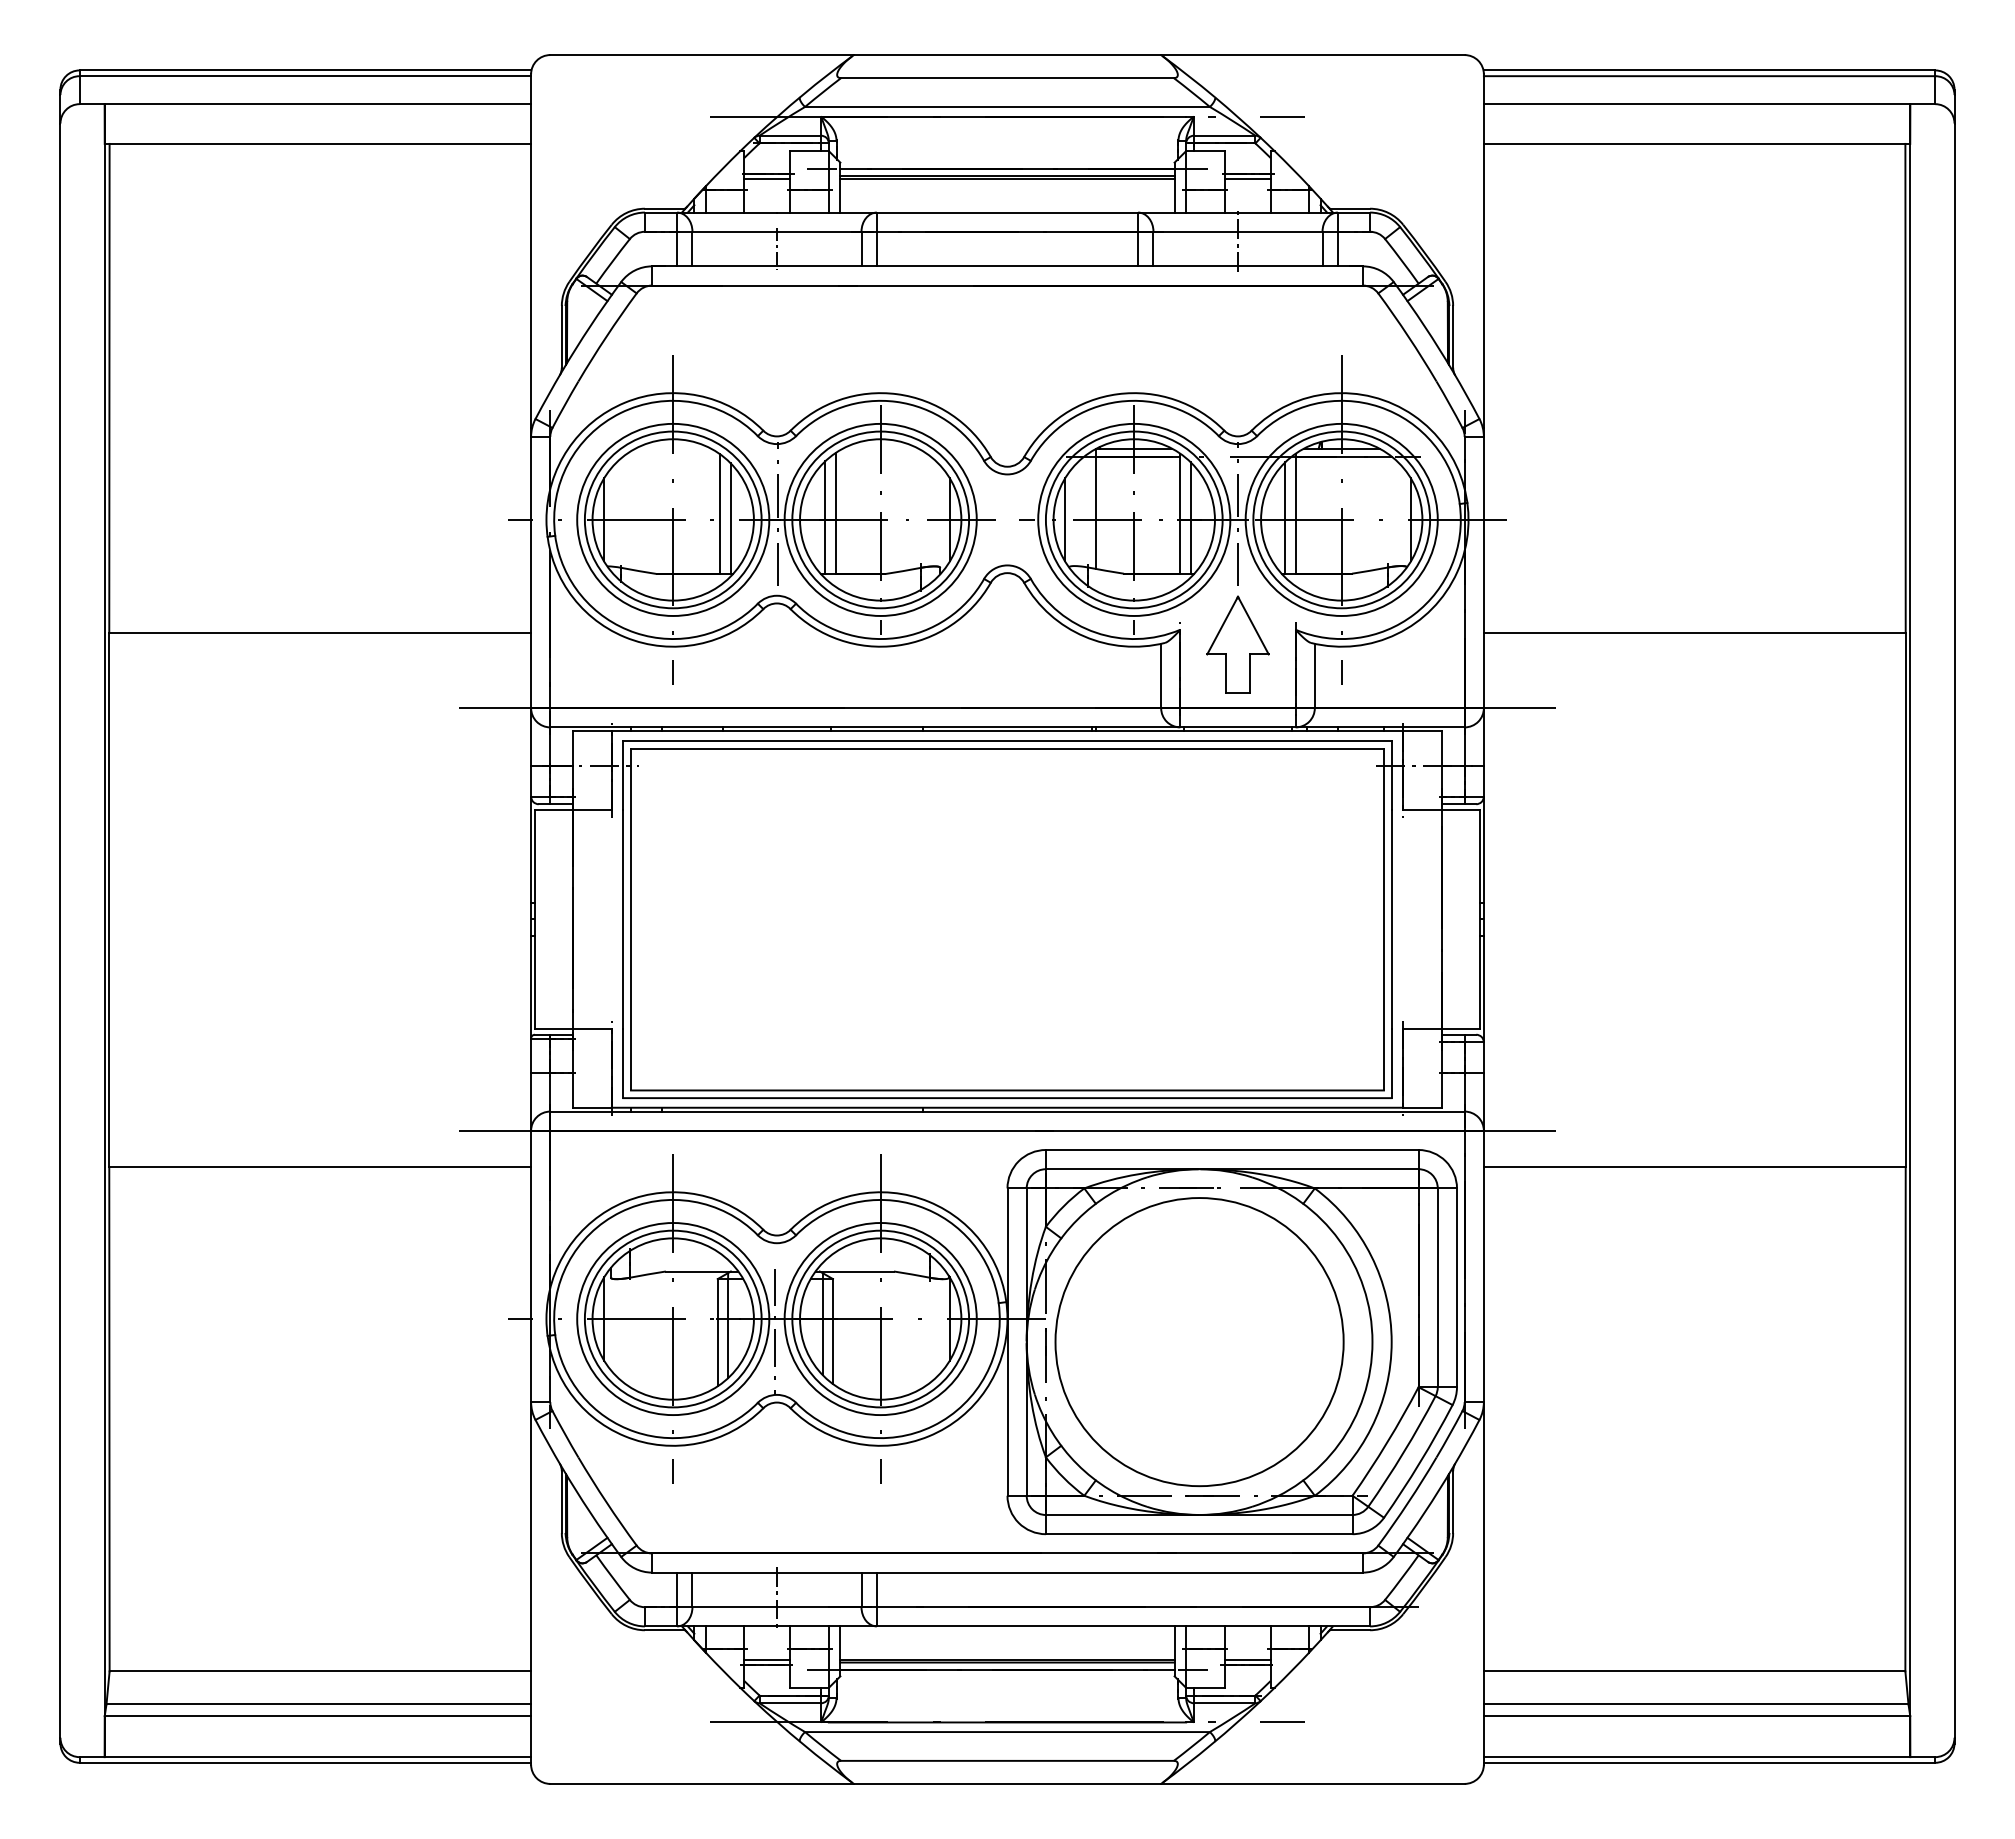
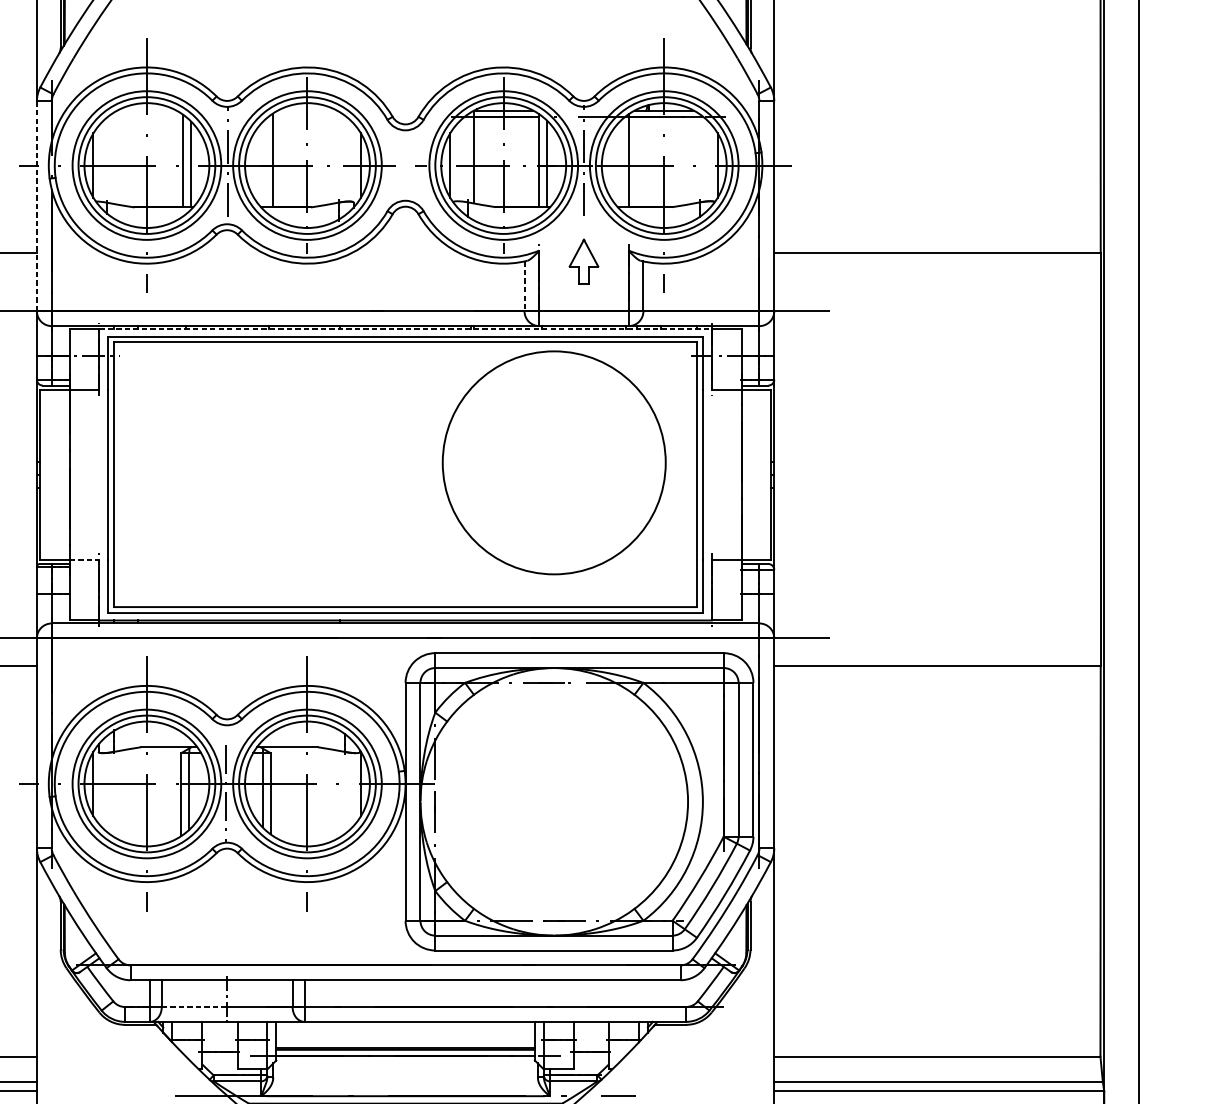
line: (825, 517) -> (264, 163), removed
line: (1285, 517) -> (620, 163), removed
line: (531, 572) -> (37, 206), solid -> dashed
part: (1237, 644) -> (583, 261), size x0.6
line: (1161, 676) -> (524, 286), solid -> dashed
line: (1007, 731) -> (405, 329), solid -> dashed
line: (593, 1028) -> (85, 559), solid -> dashed
circle: (1199, 1342) -> (554, 463), moved
line: (735, 1607) -> (195, 1007), solid -> dashed
line: (767, 1660) -> (219, 1048), removed
line: (1247, 1660) -> (591, 1048), removed

